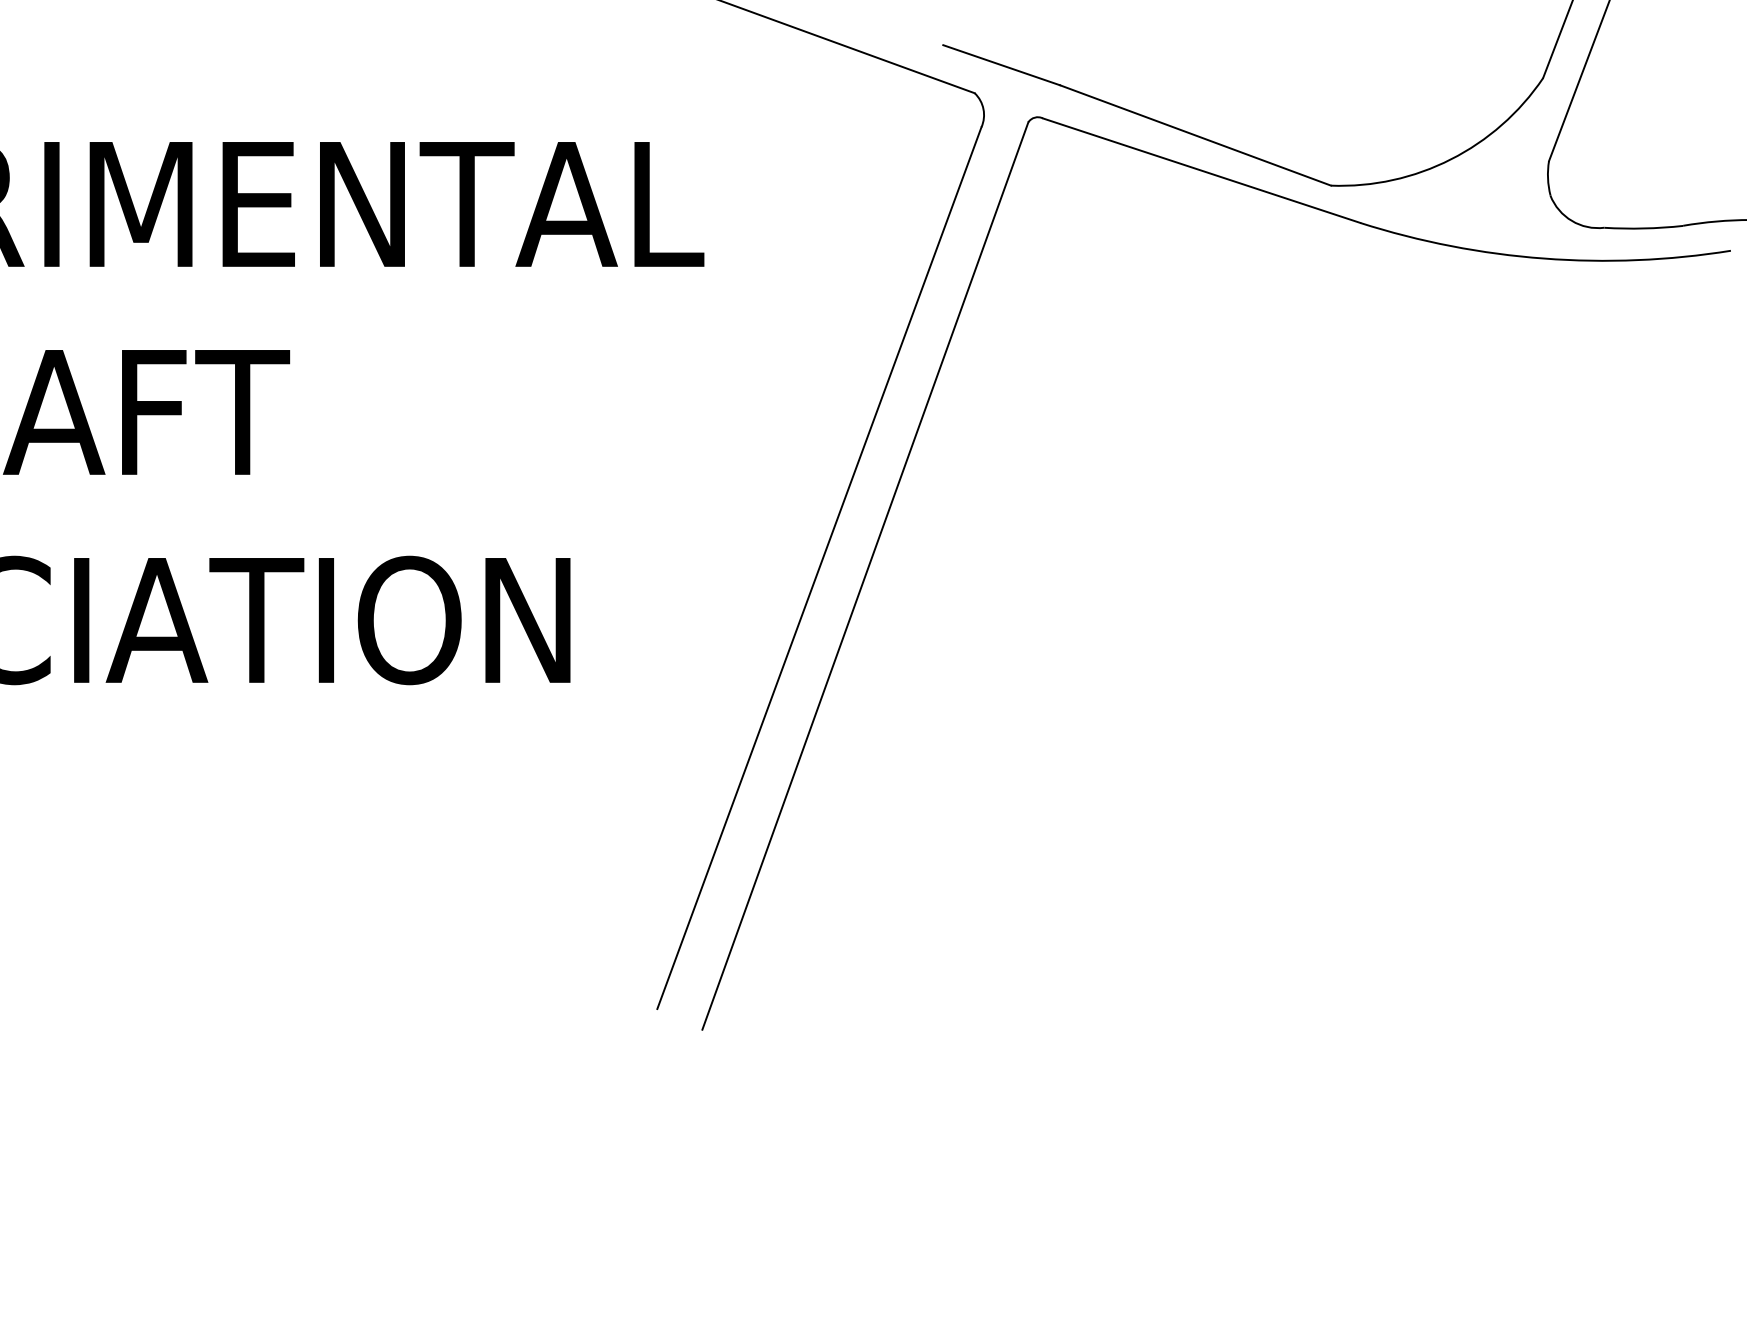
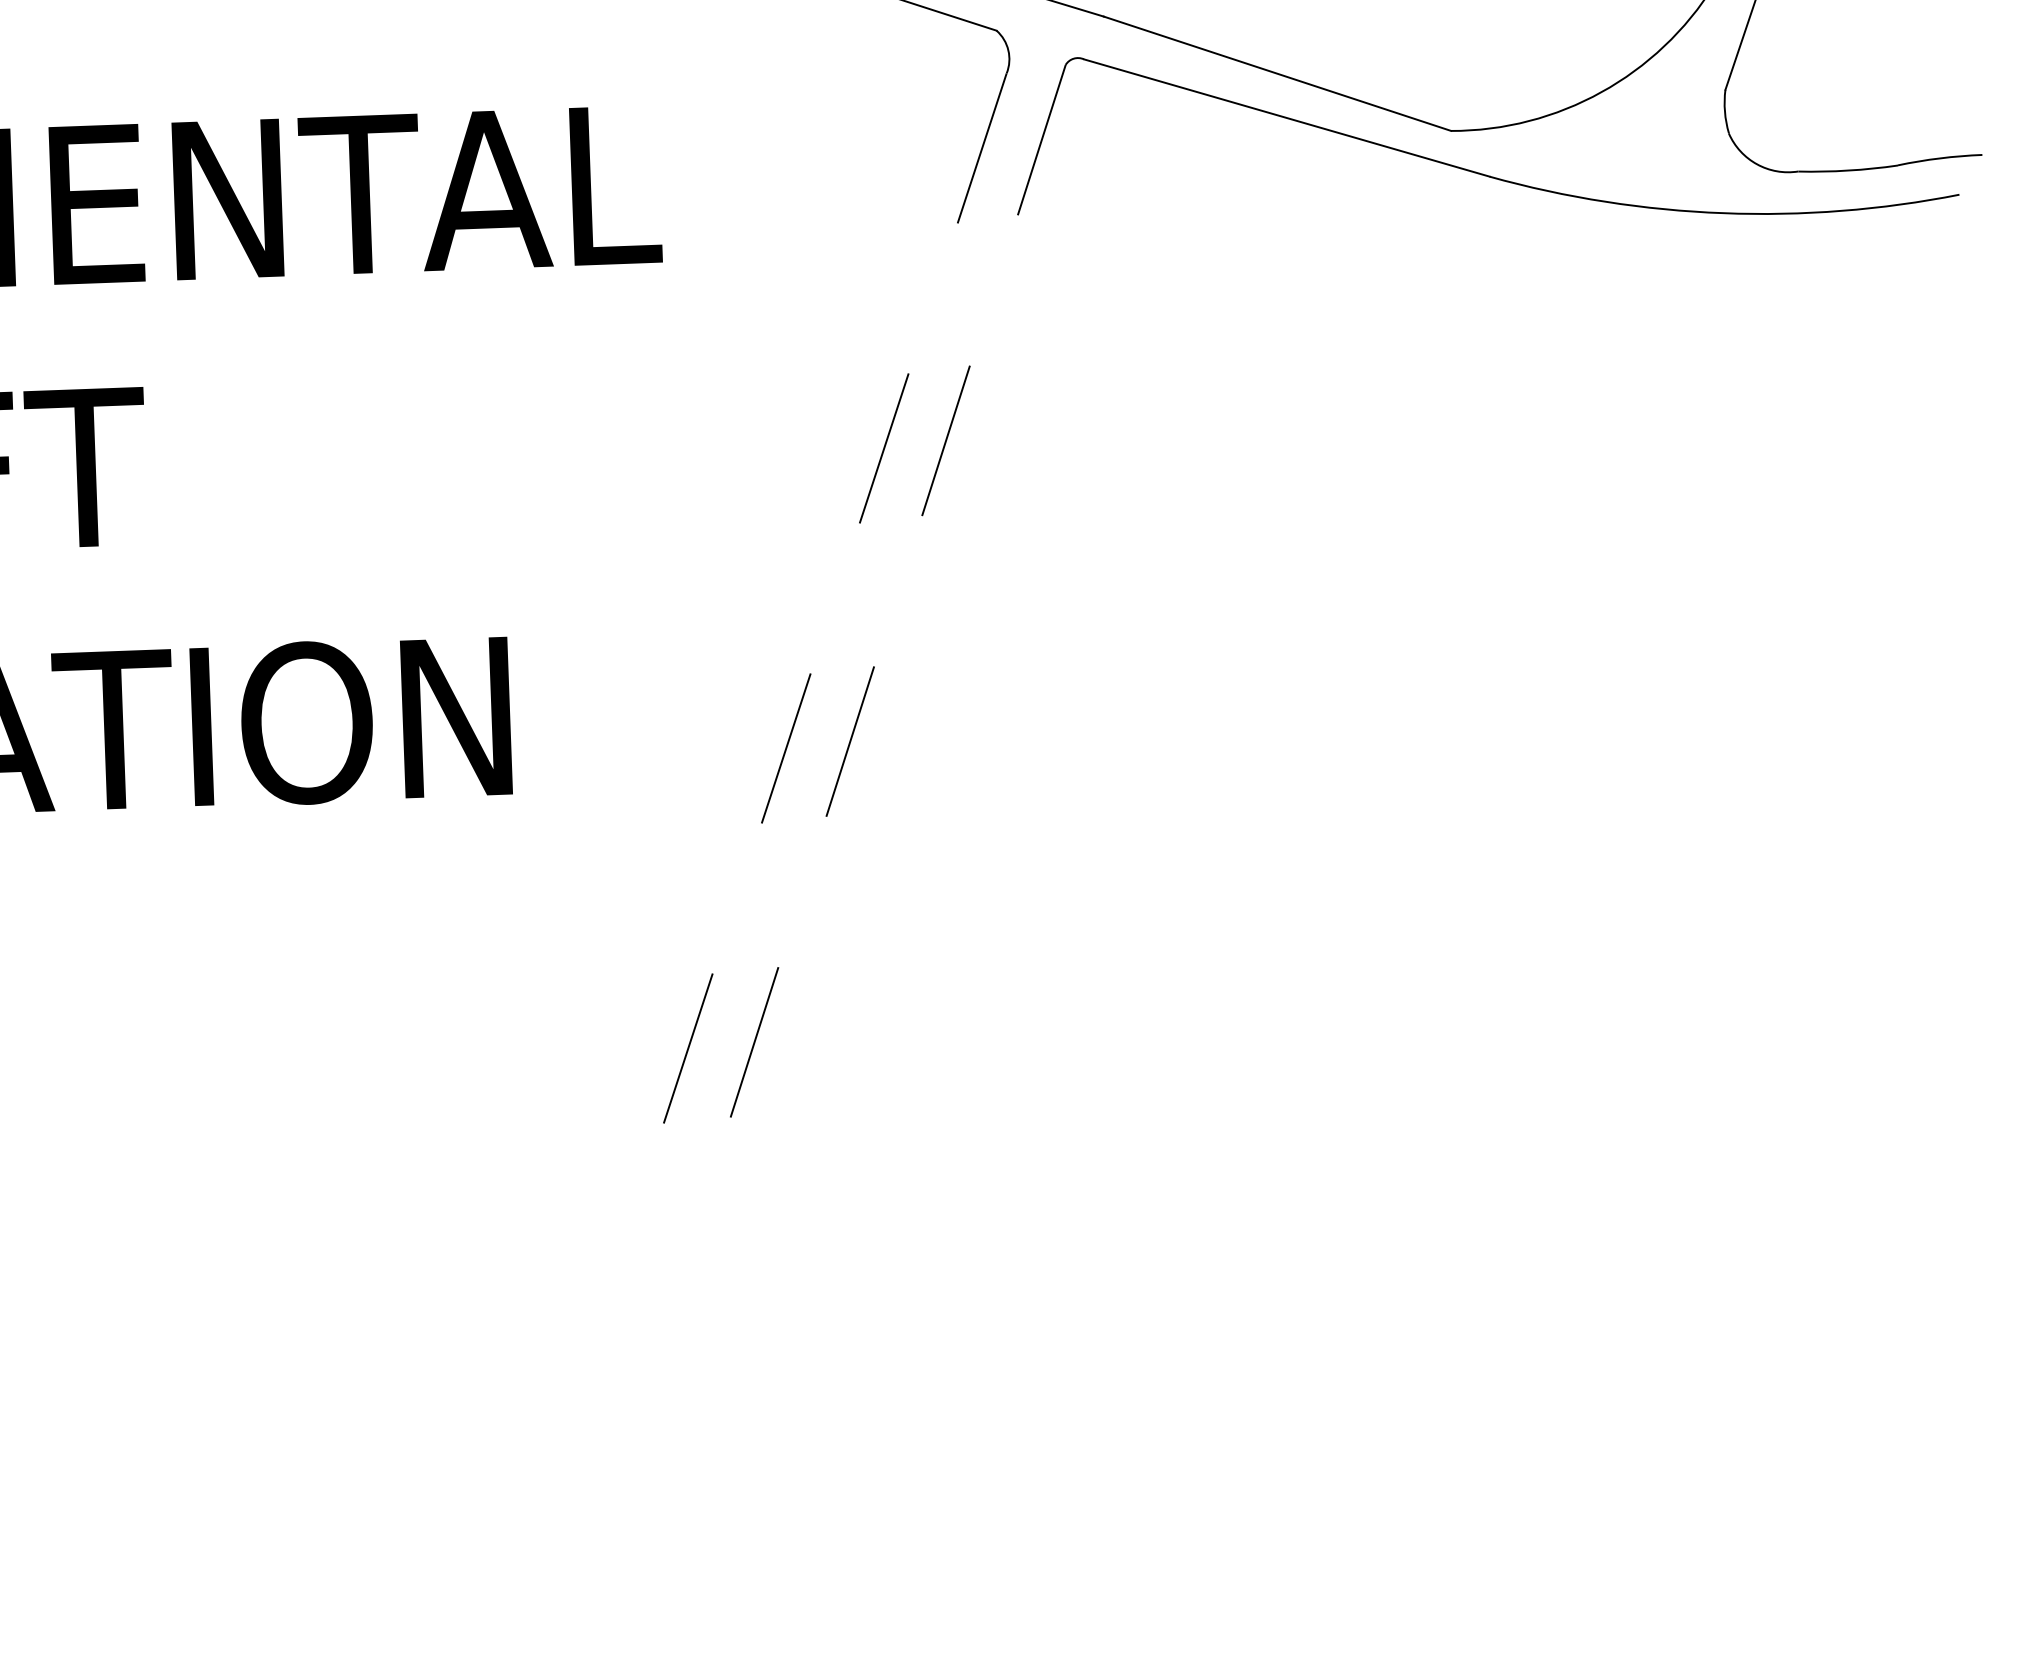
line: (819, 568) -> (822, 638), solid -> dashed
line: (865, 576) -> (880, 646), solid -> dashed

